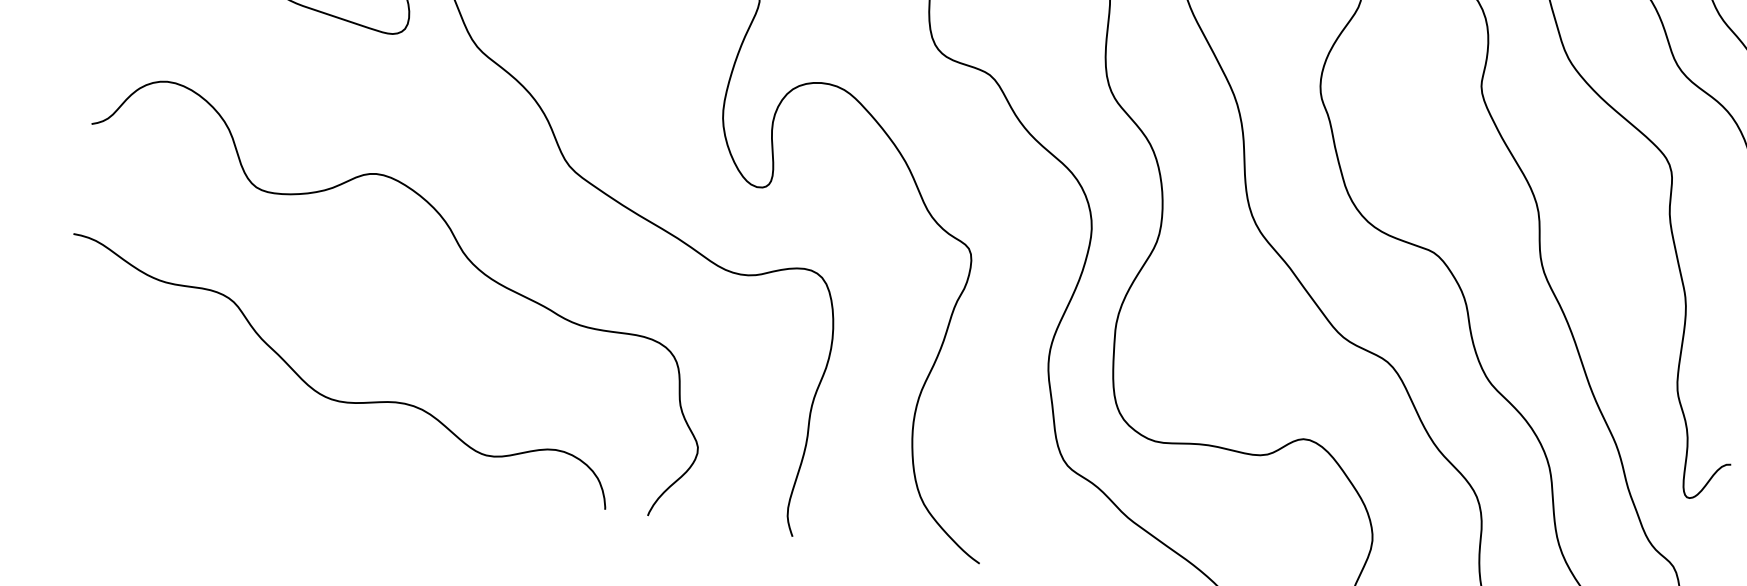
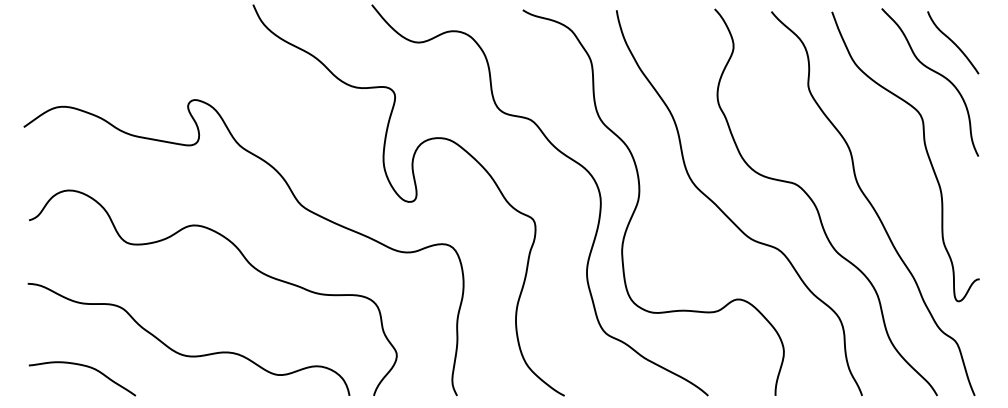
curve: (154, 394) -> (86, 367), added

